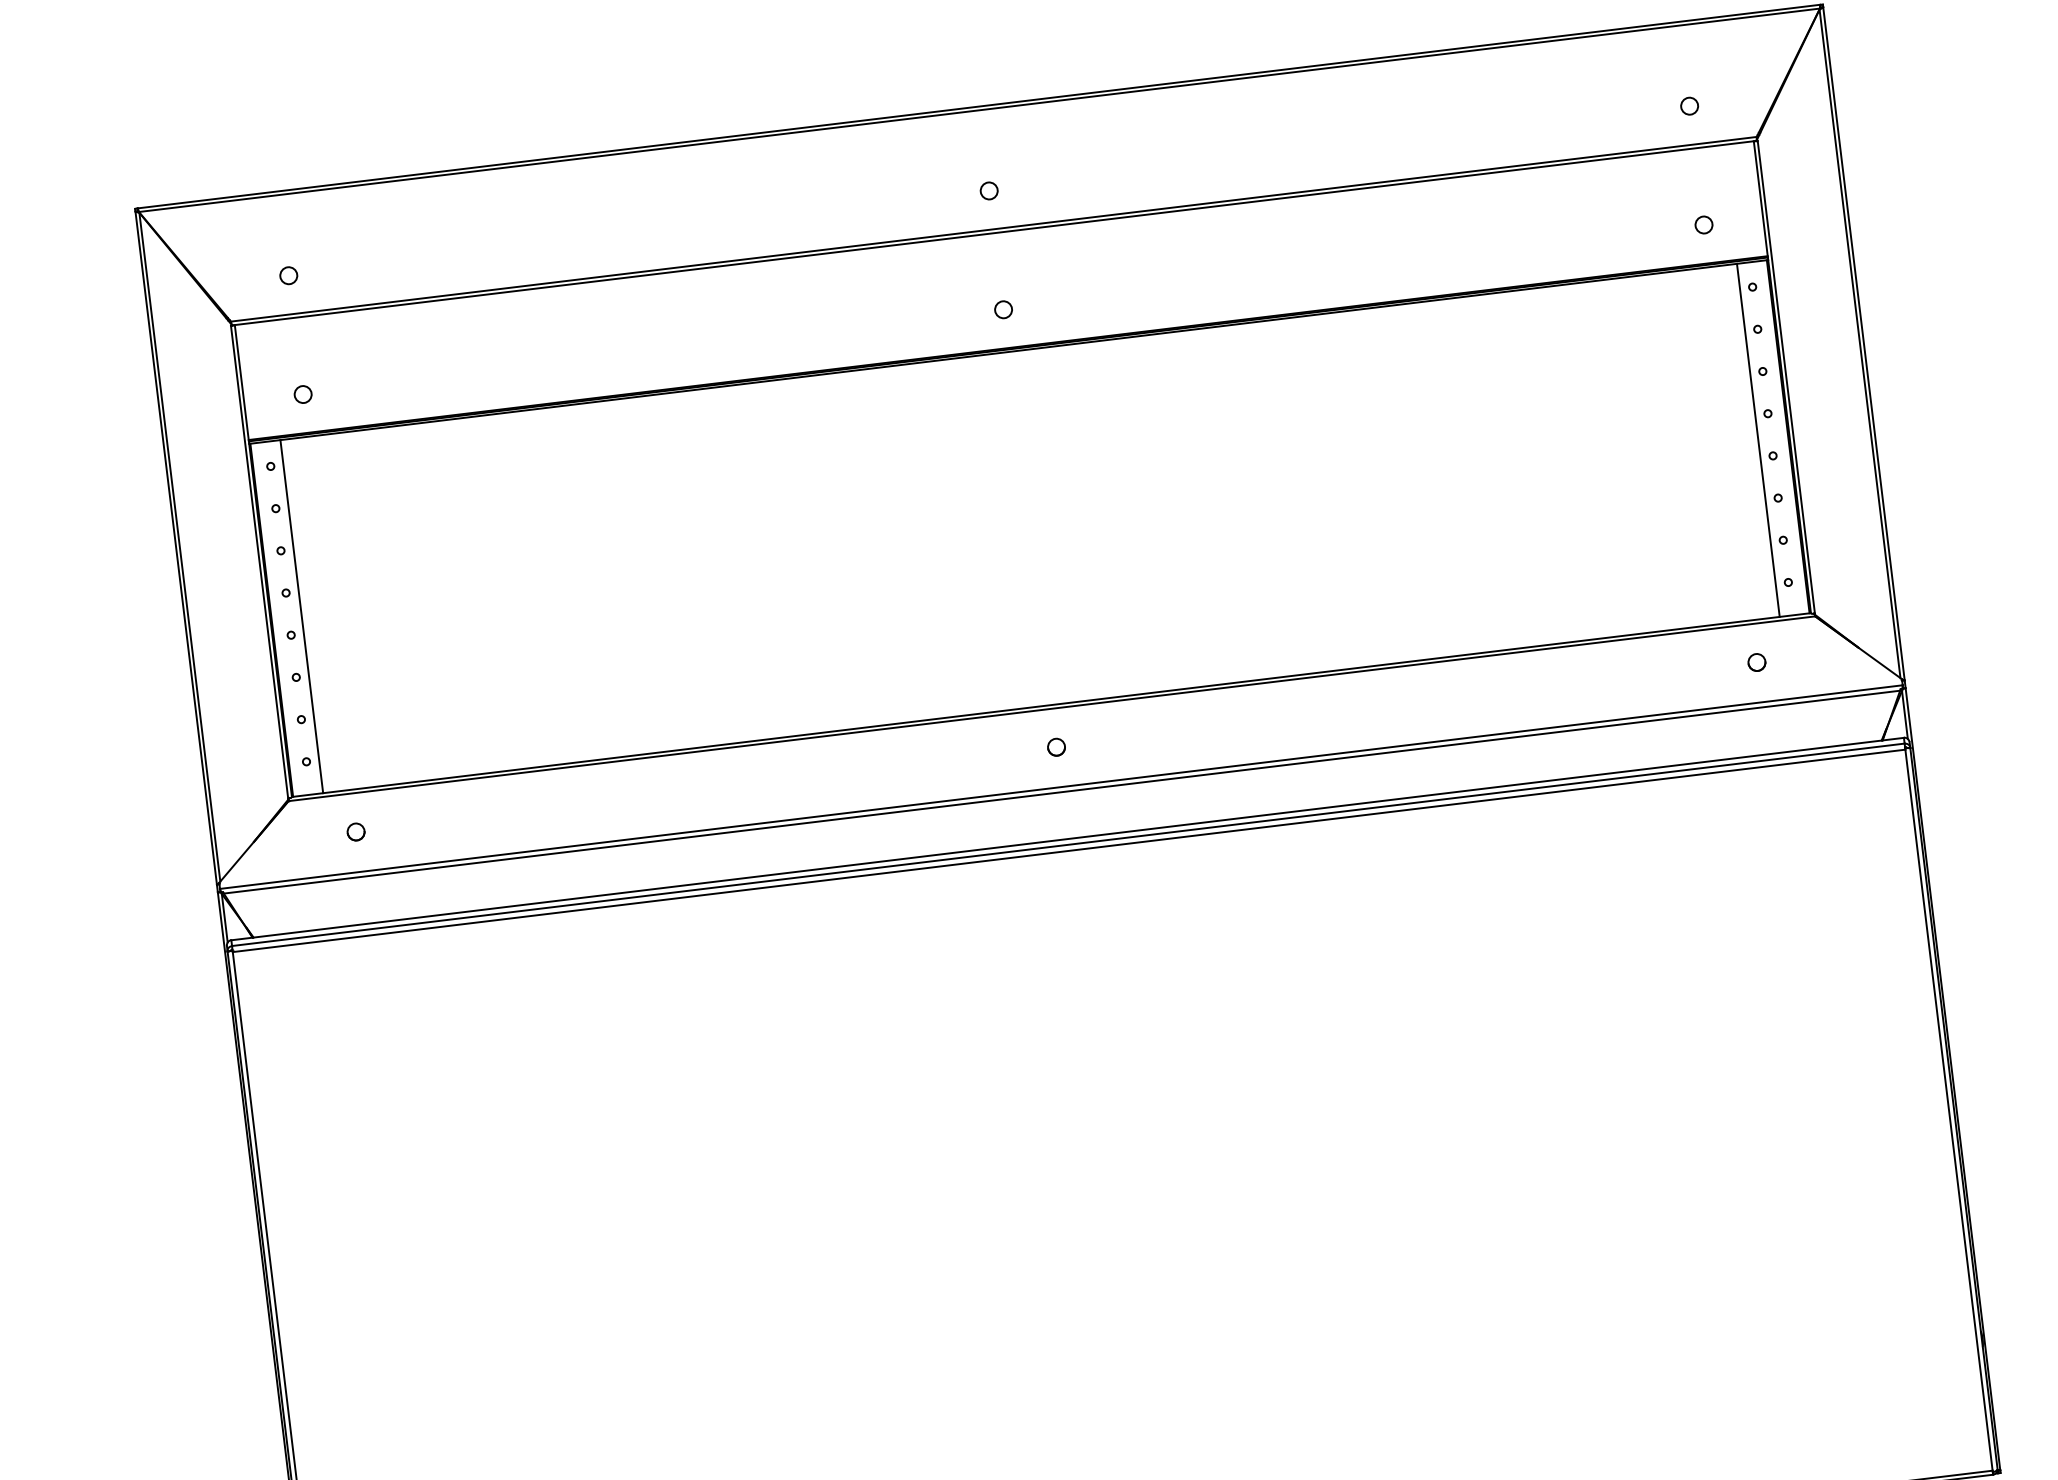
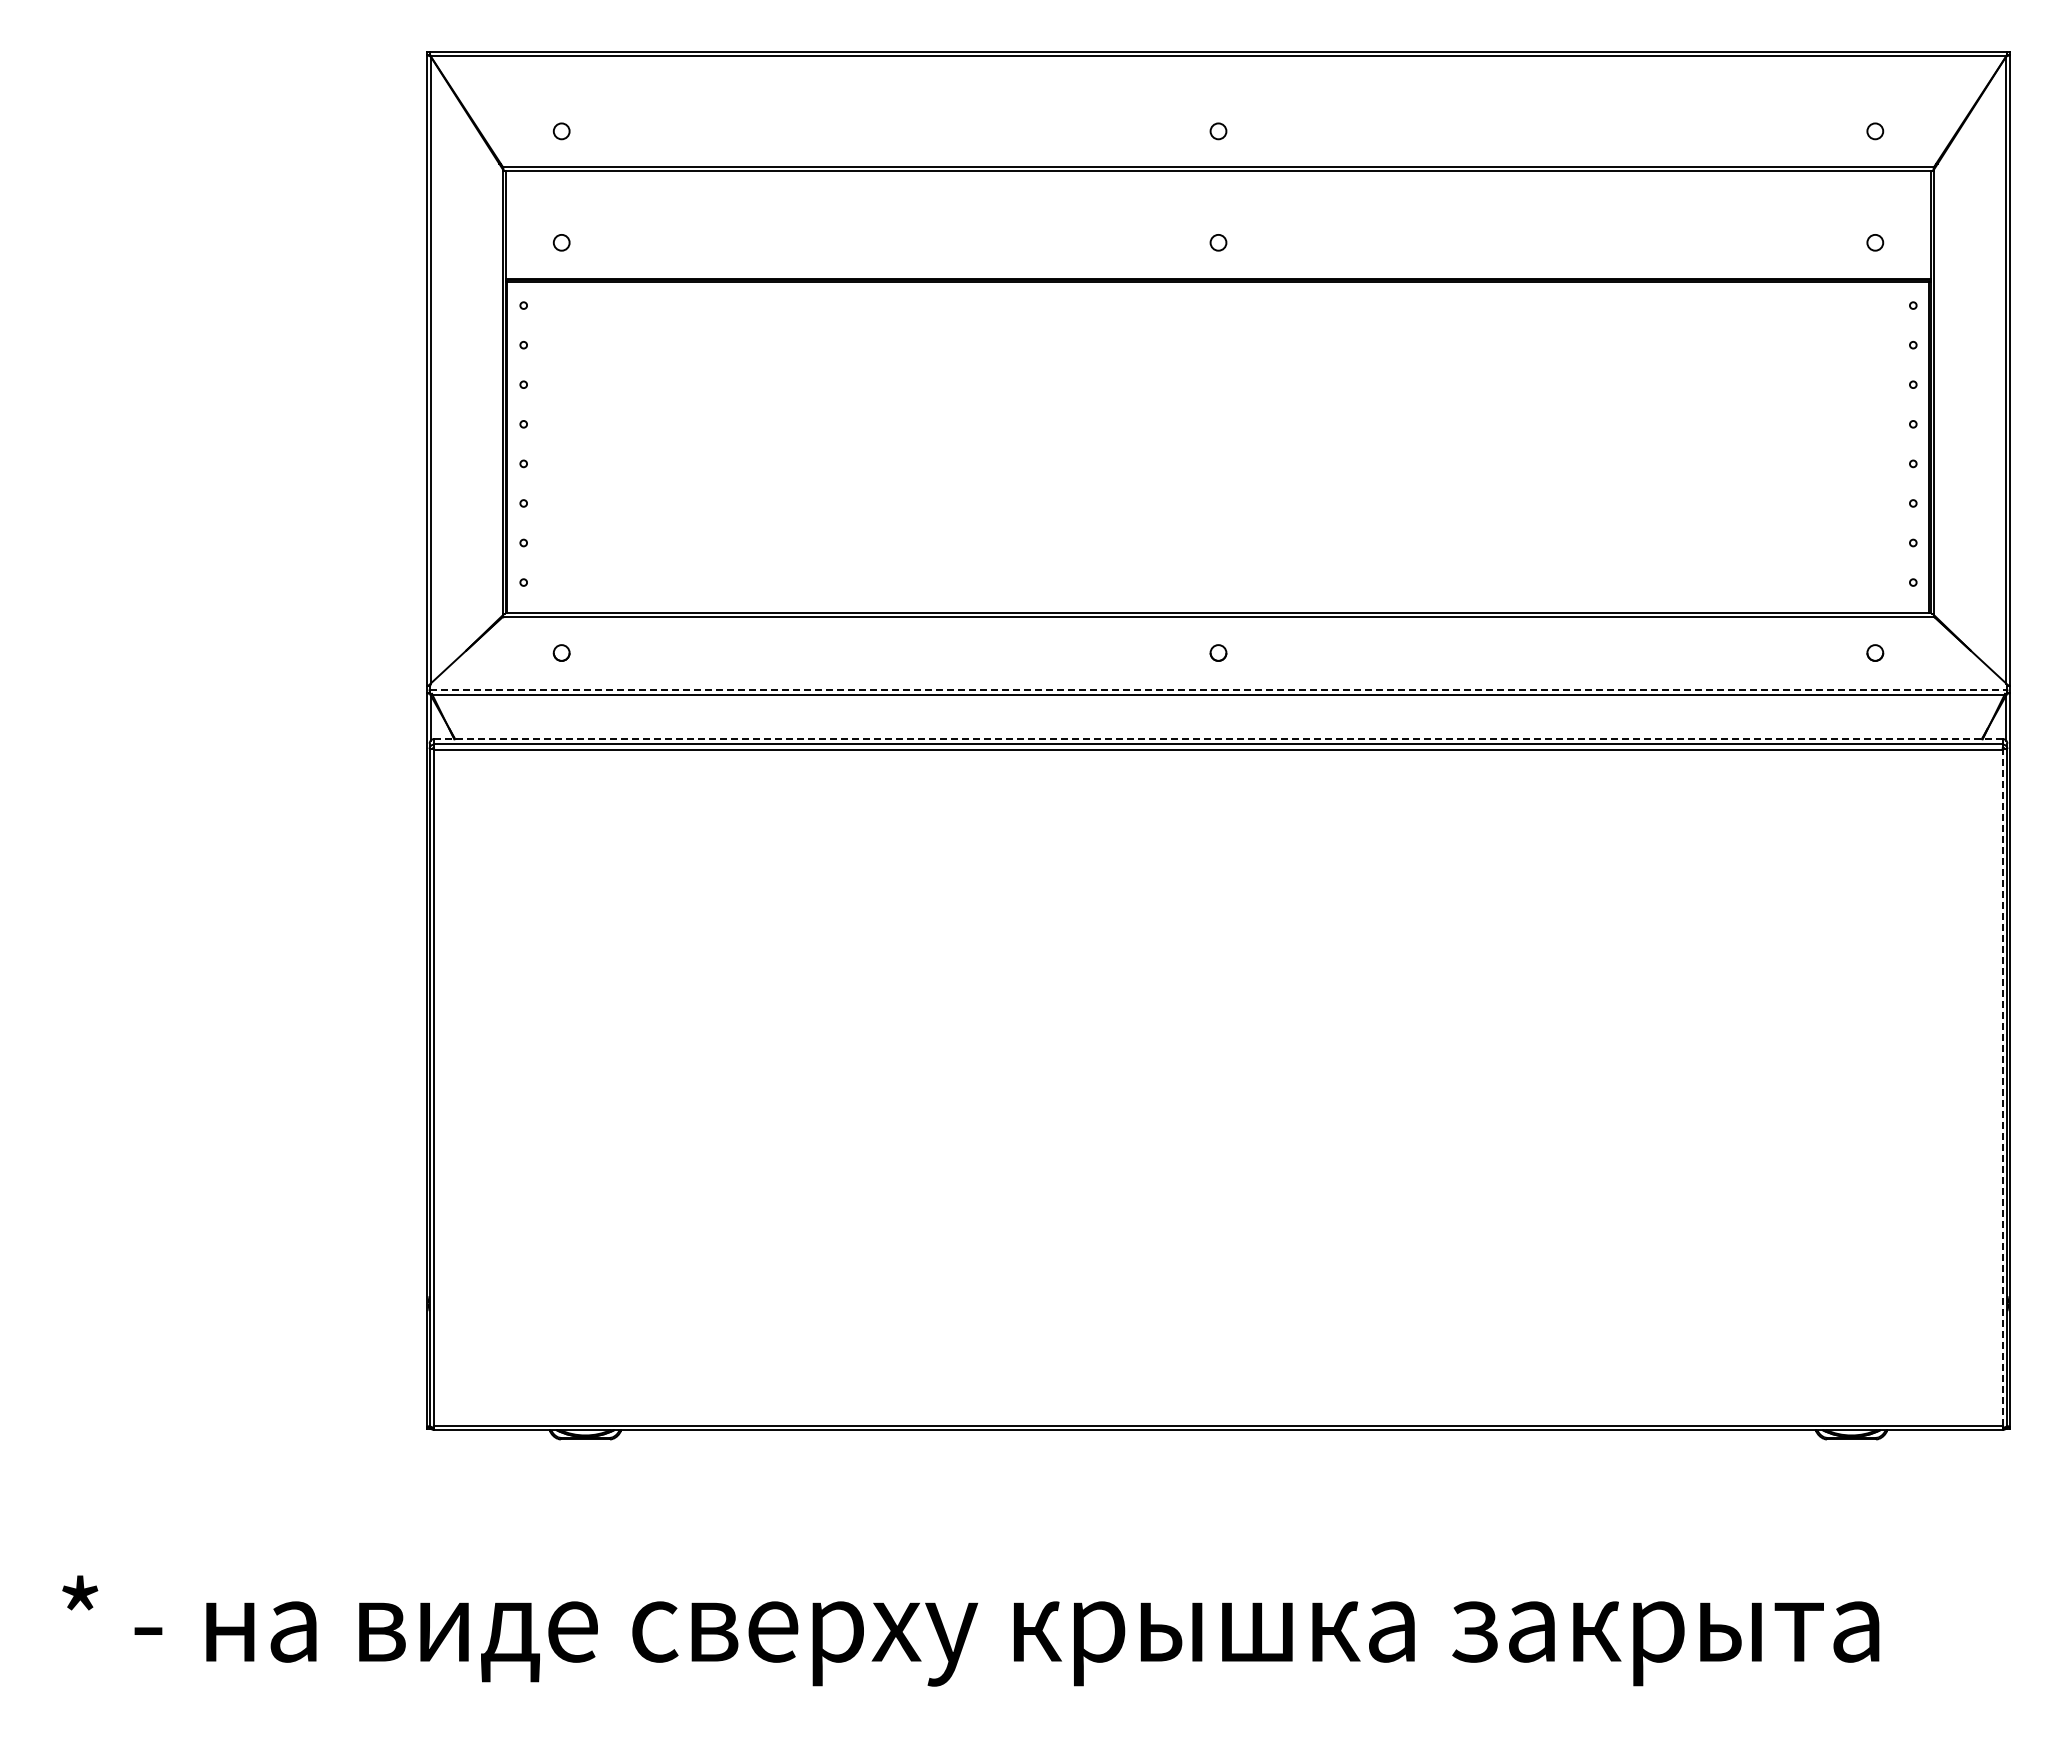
line: (1758, 439) -> (1901, 447), removed
line: (301, 616) -> (535, 447), removed
line: (1061, 787) -> (1218, 690), solid -> dashed
line: (1067, 839) -> (1218, 739), solid -> dashed
line: (1948, 1109) -> (2002, 1087), solid -> dashed

